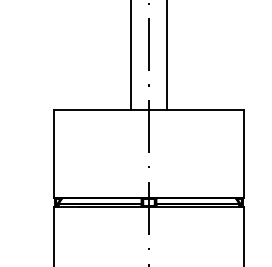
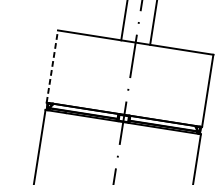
line: (53, 153) -> (52, 66), solid -> dashed

